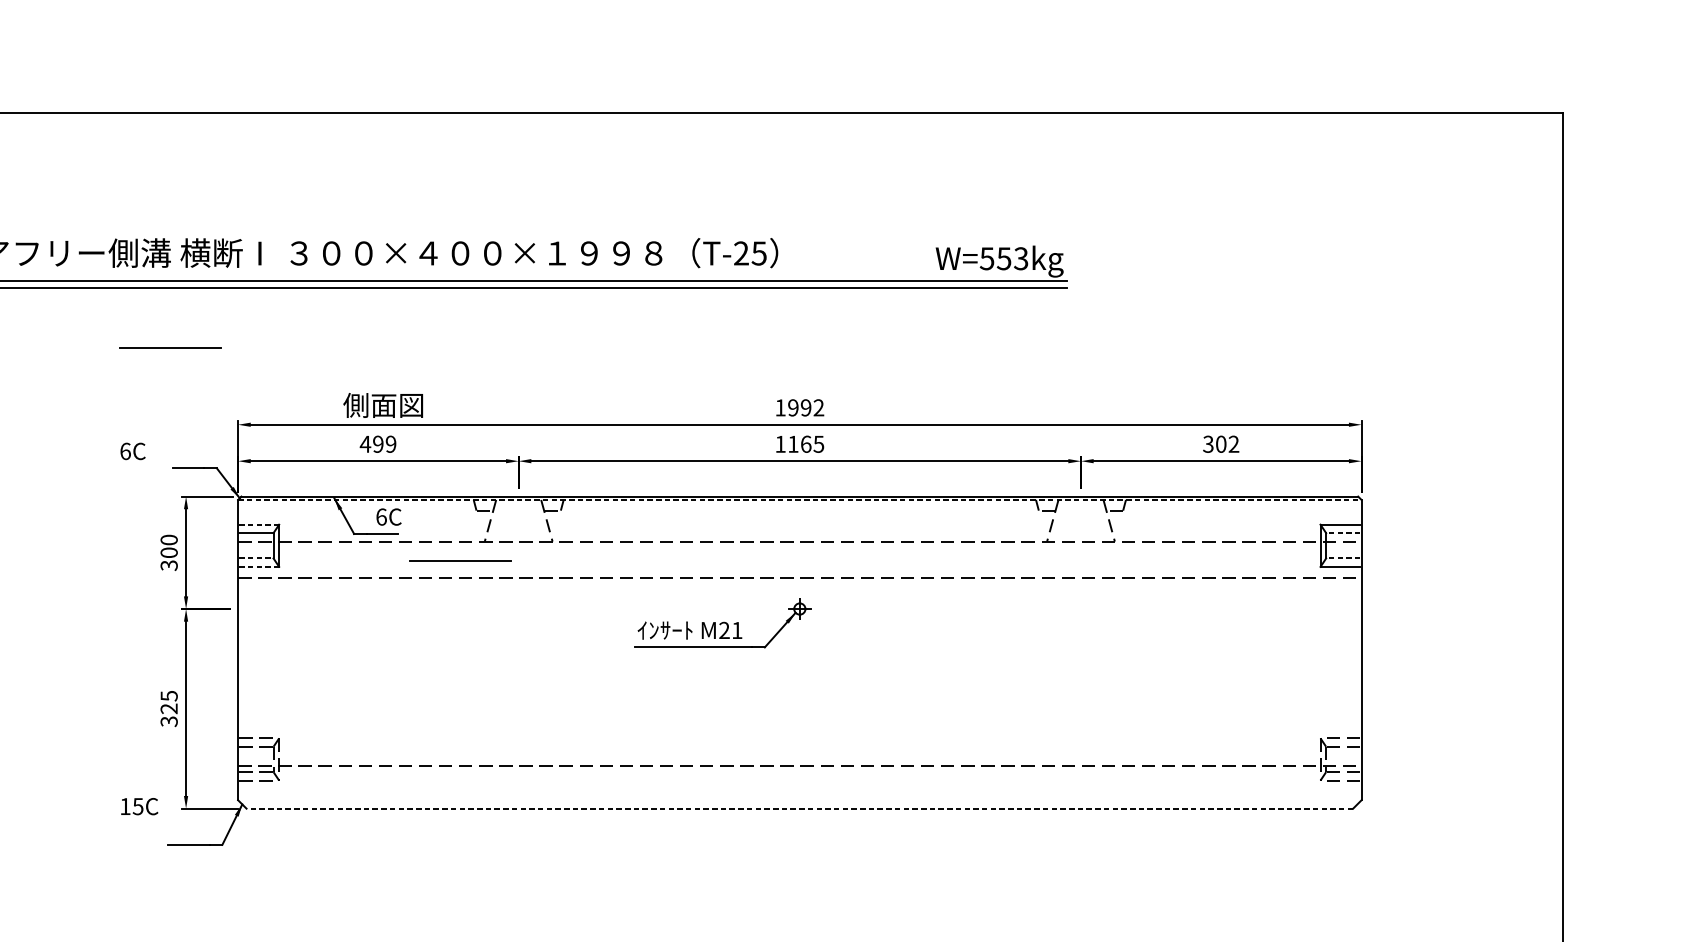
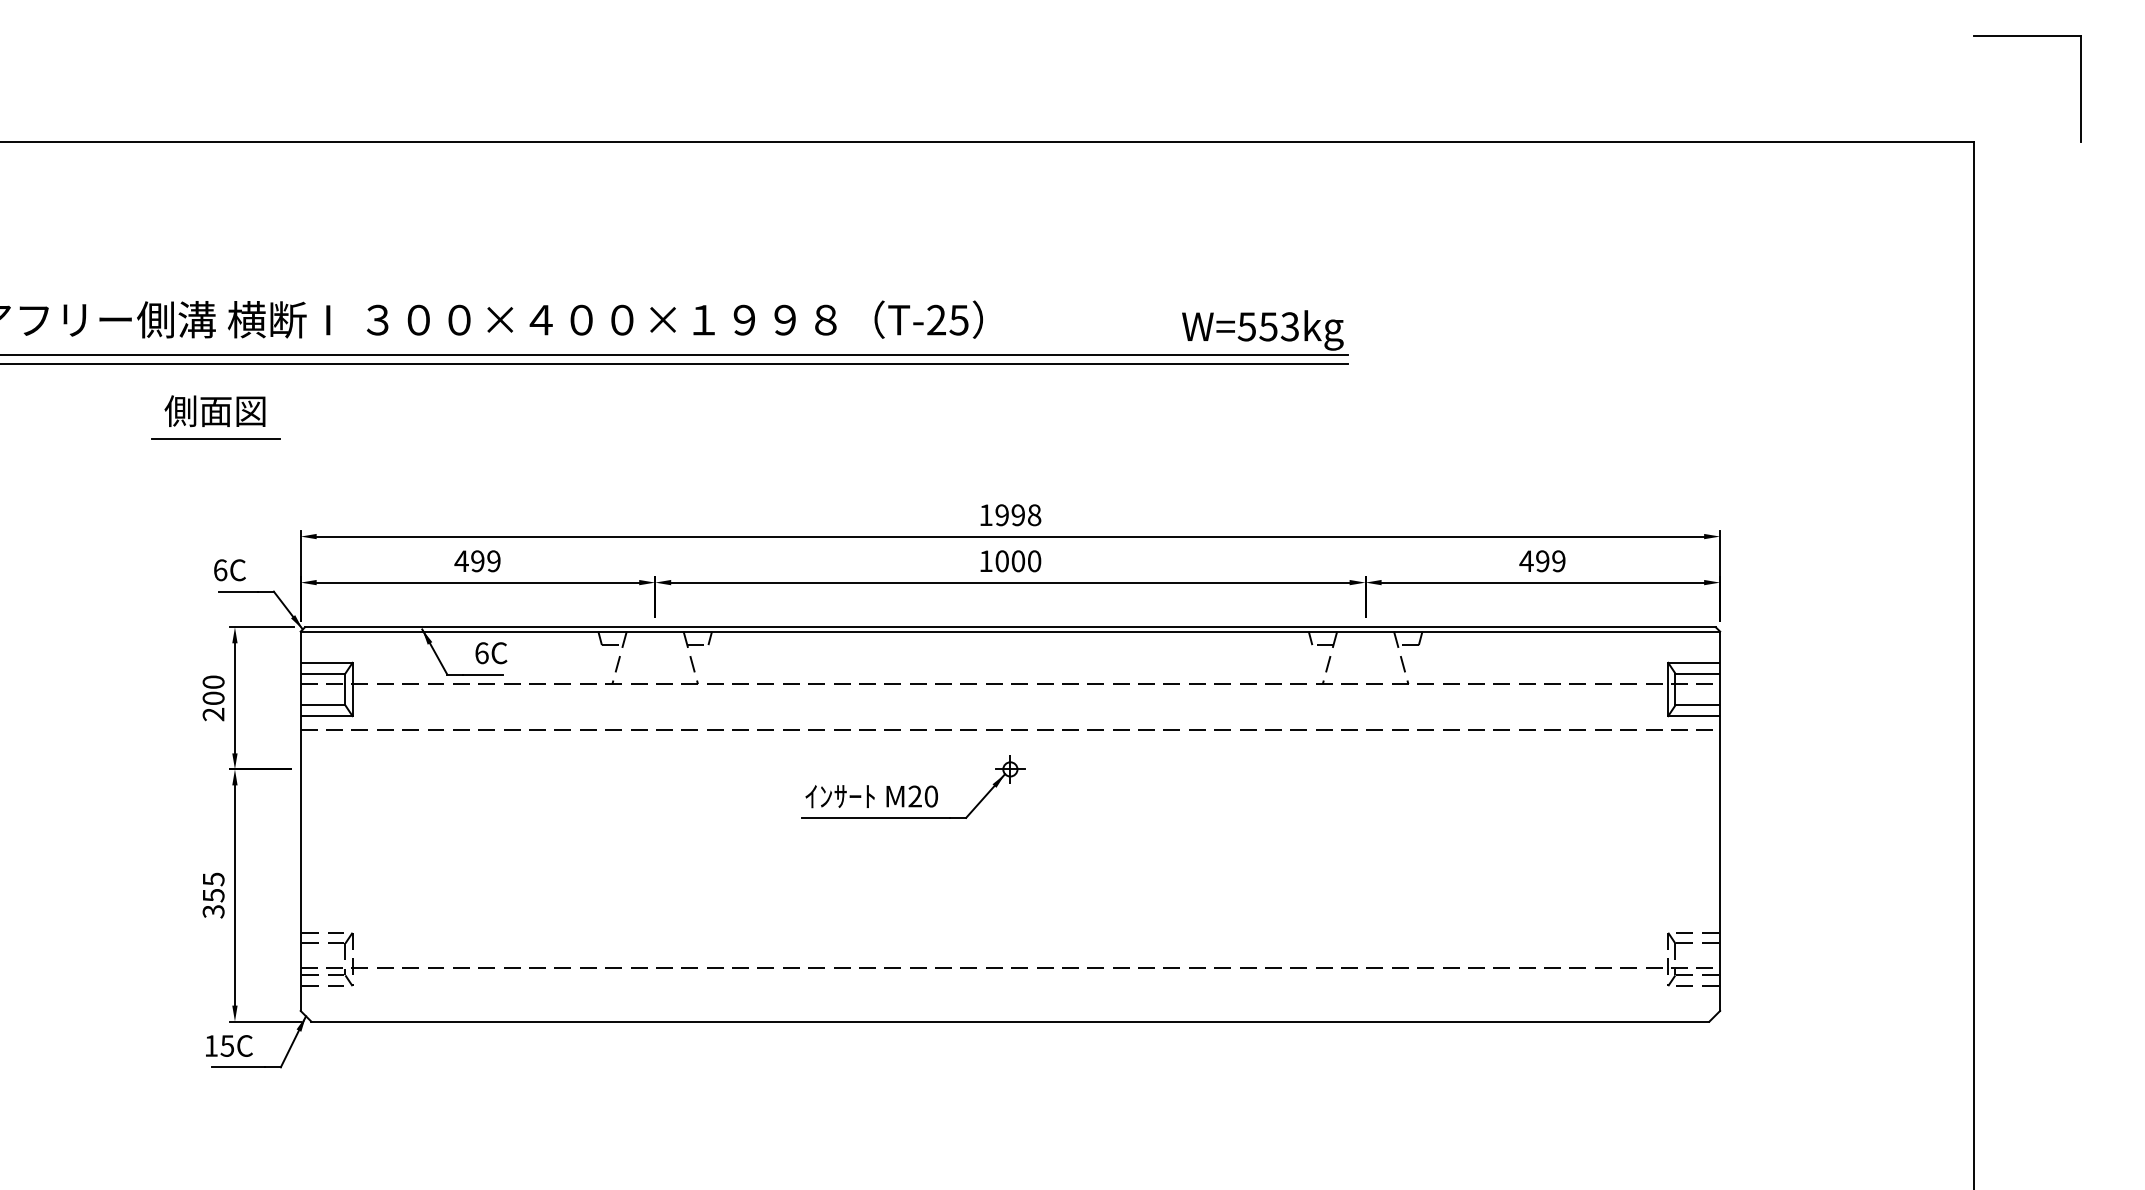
part: (1604, 28) -> (2027, 36), added
text: (382, 404) -> (214, 410), moved
text: (818, 408) -> (1034, 515), 1992 -> 1998
text: (806, 444) -> (1018, 561), 1165 -> 1000
text: (1221, 444) -> (1542, 561), 302 -> 499
text: (132, 451) -> (229, 570), moved
line: (799, 499) -> (1010, 631), dashed -> solid
line: (259, 524) -> (327, 662), dashed -> solid
line: (1343, 533) -> (1697, 673), dashed -> solid
line: (256, 558) -> (323, 705), dashed -> solid
line: (1343, 558) -> (1697, 705), dashed -> solid
line: (460, 560) -> (581, 708), removed
text: (169, 565) -> (213, 714), 300 -> 200
line: (259, 567) -> (327, 716), dashed -> solid
text: (737, 630) -> (931, 796), M21 -> M20
text: (169, 708) -> (213, 895), 325 -> 355
text: (139, 806) -> (229, 1045), moved
line: (799, 808) -> (1009, 1021), dashed -> solid

